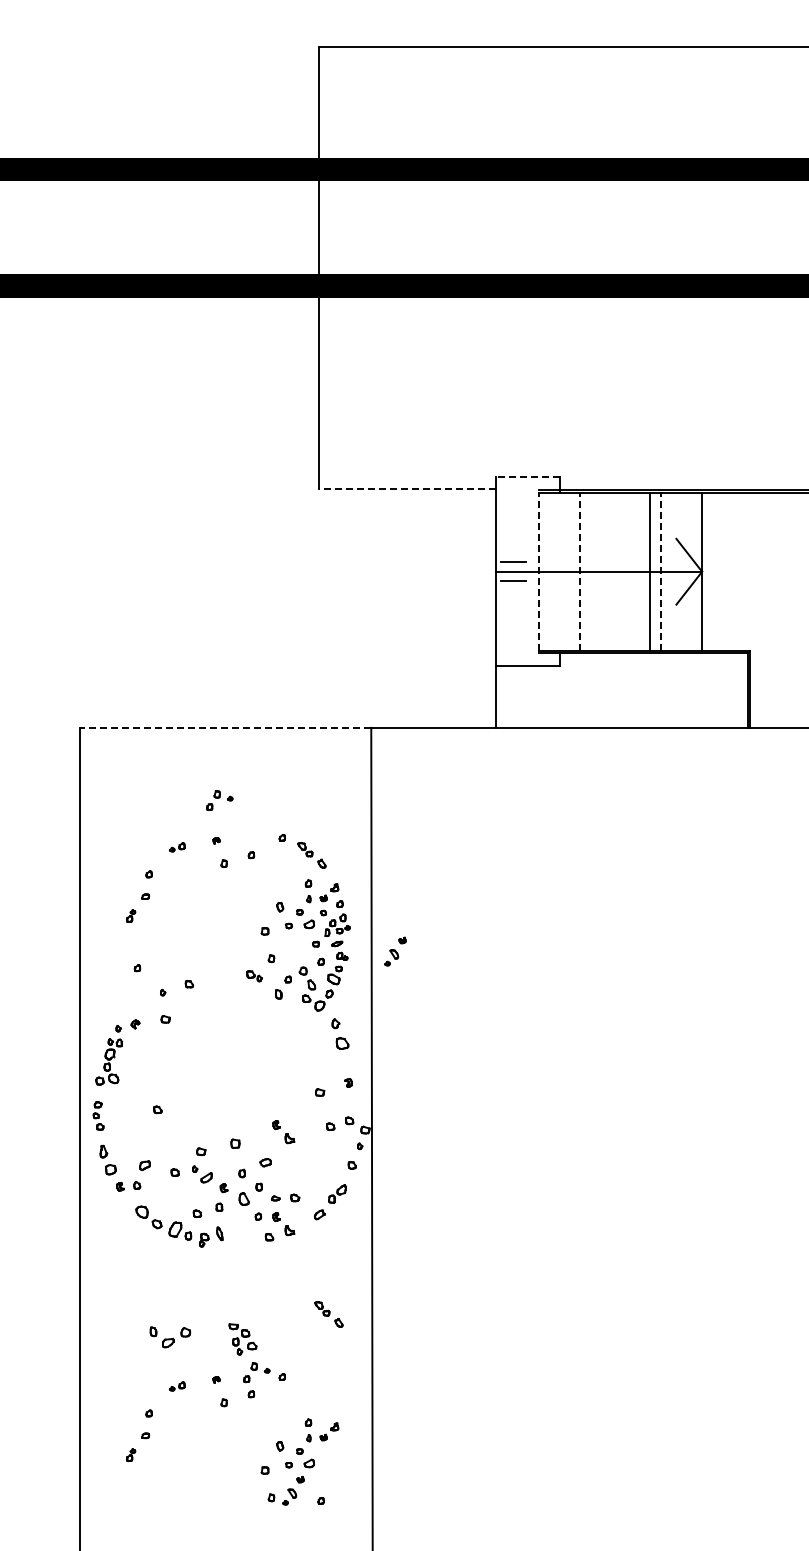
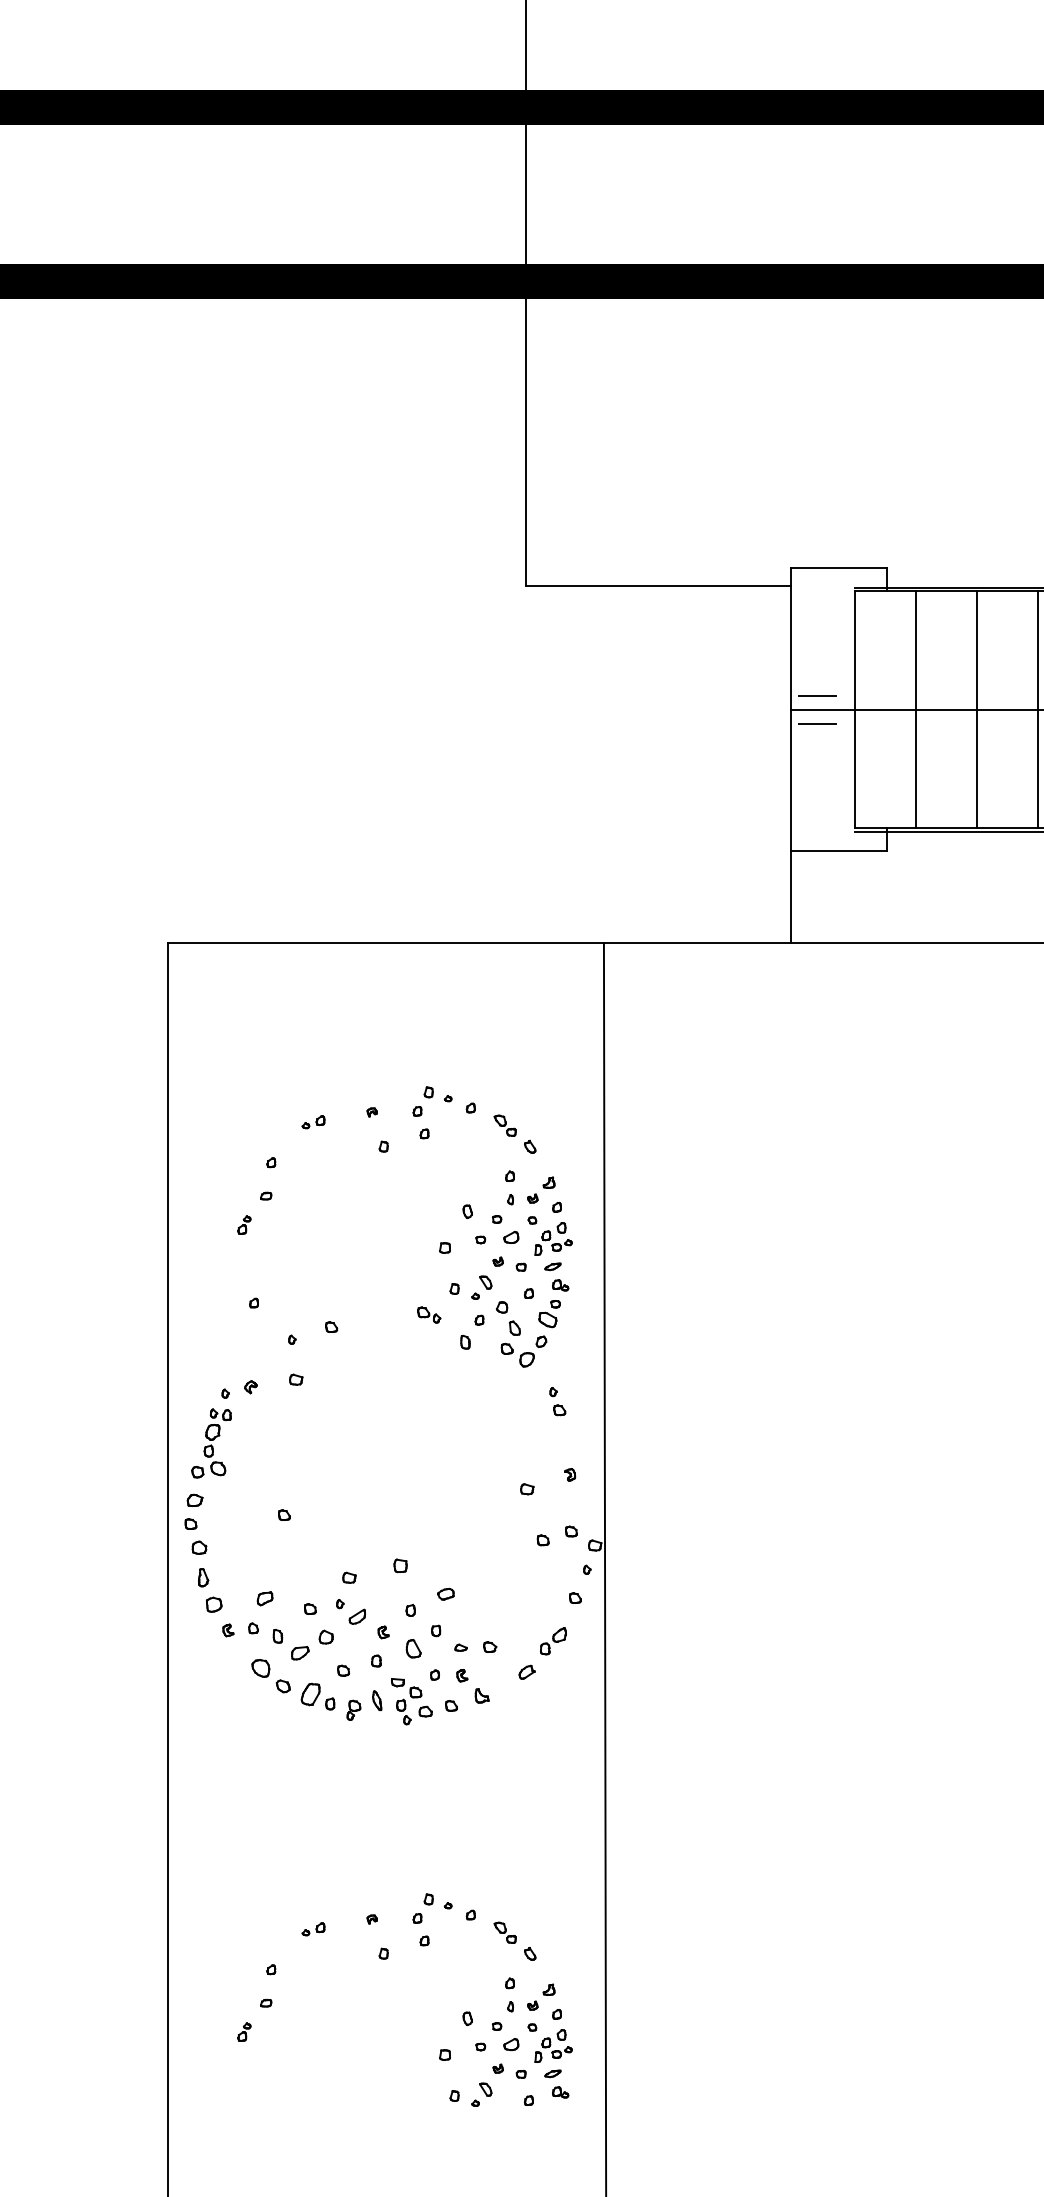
line: (527, 477) -> (837, 568), dashed -> solid
line: (407, 489) -> (658, 586), dashed -> solid
line: (539, 571) -> (855, 709), dashed -> solid
line: (579, 571) -> (915, 709), dashed -> solid
line: (649, 571) -> (977, 709), moved
line: (661, 571) -> (1038, 709), dashed -> solid
line: (225, 727) -> (385, 942), dashed -> solid
part: (219, 800) -> (432, 1101), moved
part: (395, 951) -> (487, 1278), moved
part: (340, 1033) -> (557, 1400), size x0.62
part: (98, 1115) -> (195, 1523), size x1.43
part: (283, 1132) -> (472, 1549), removed
part: (328, 1314) -> (514, 1941), moved
part: (170, 1337) -> (303, 1644), moved
part: (242, 1339) -> (411, 1701), moved
part: (331, 1469) -> (544, 2053), added

